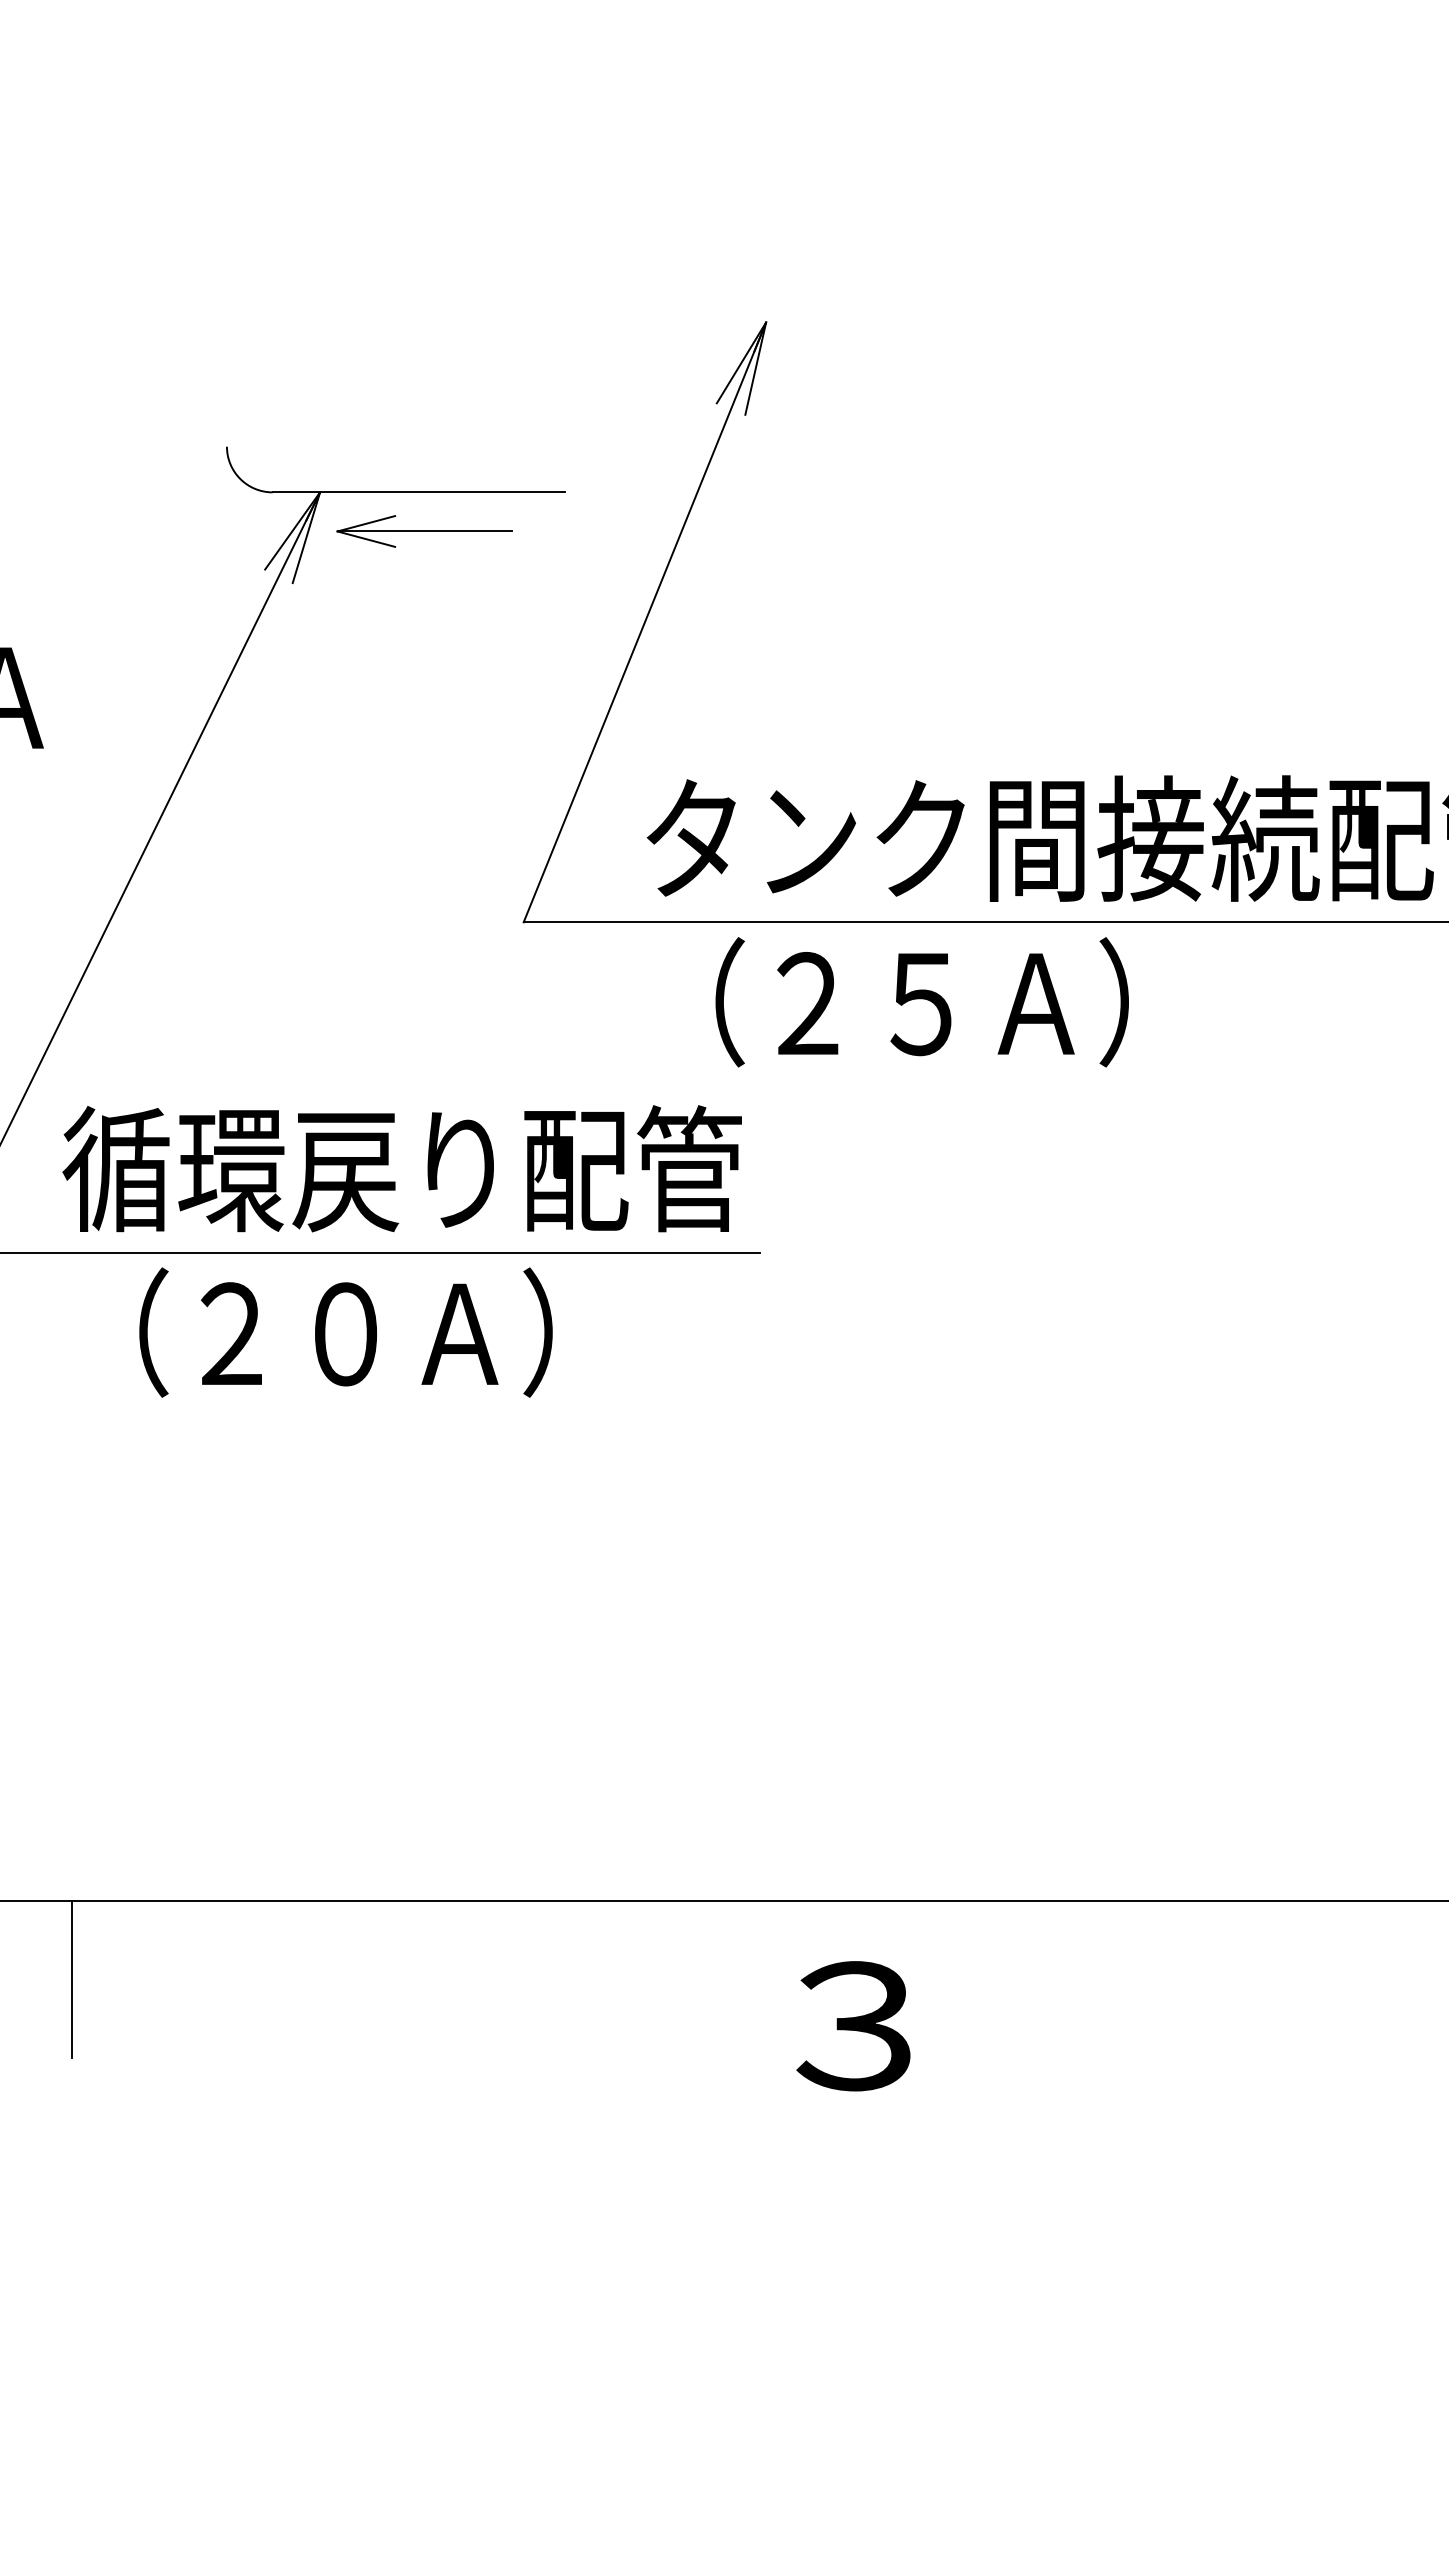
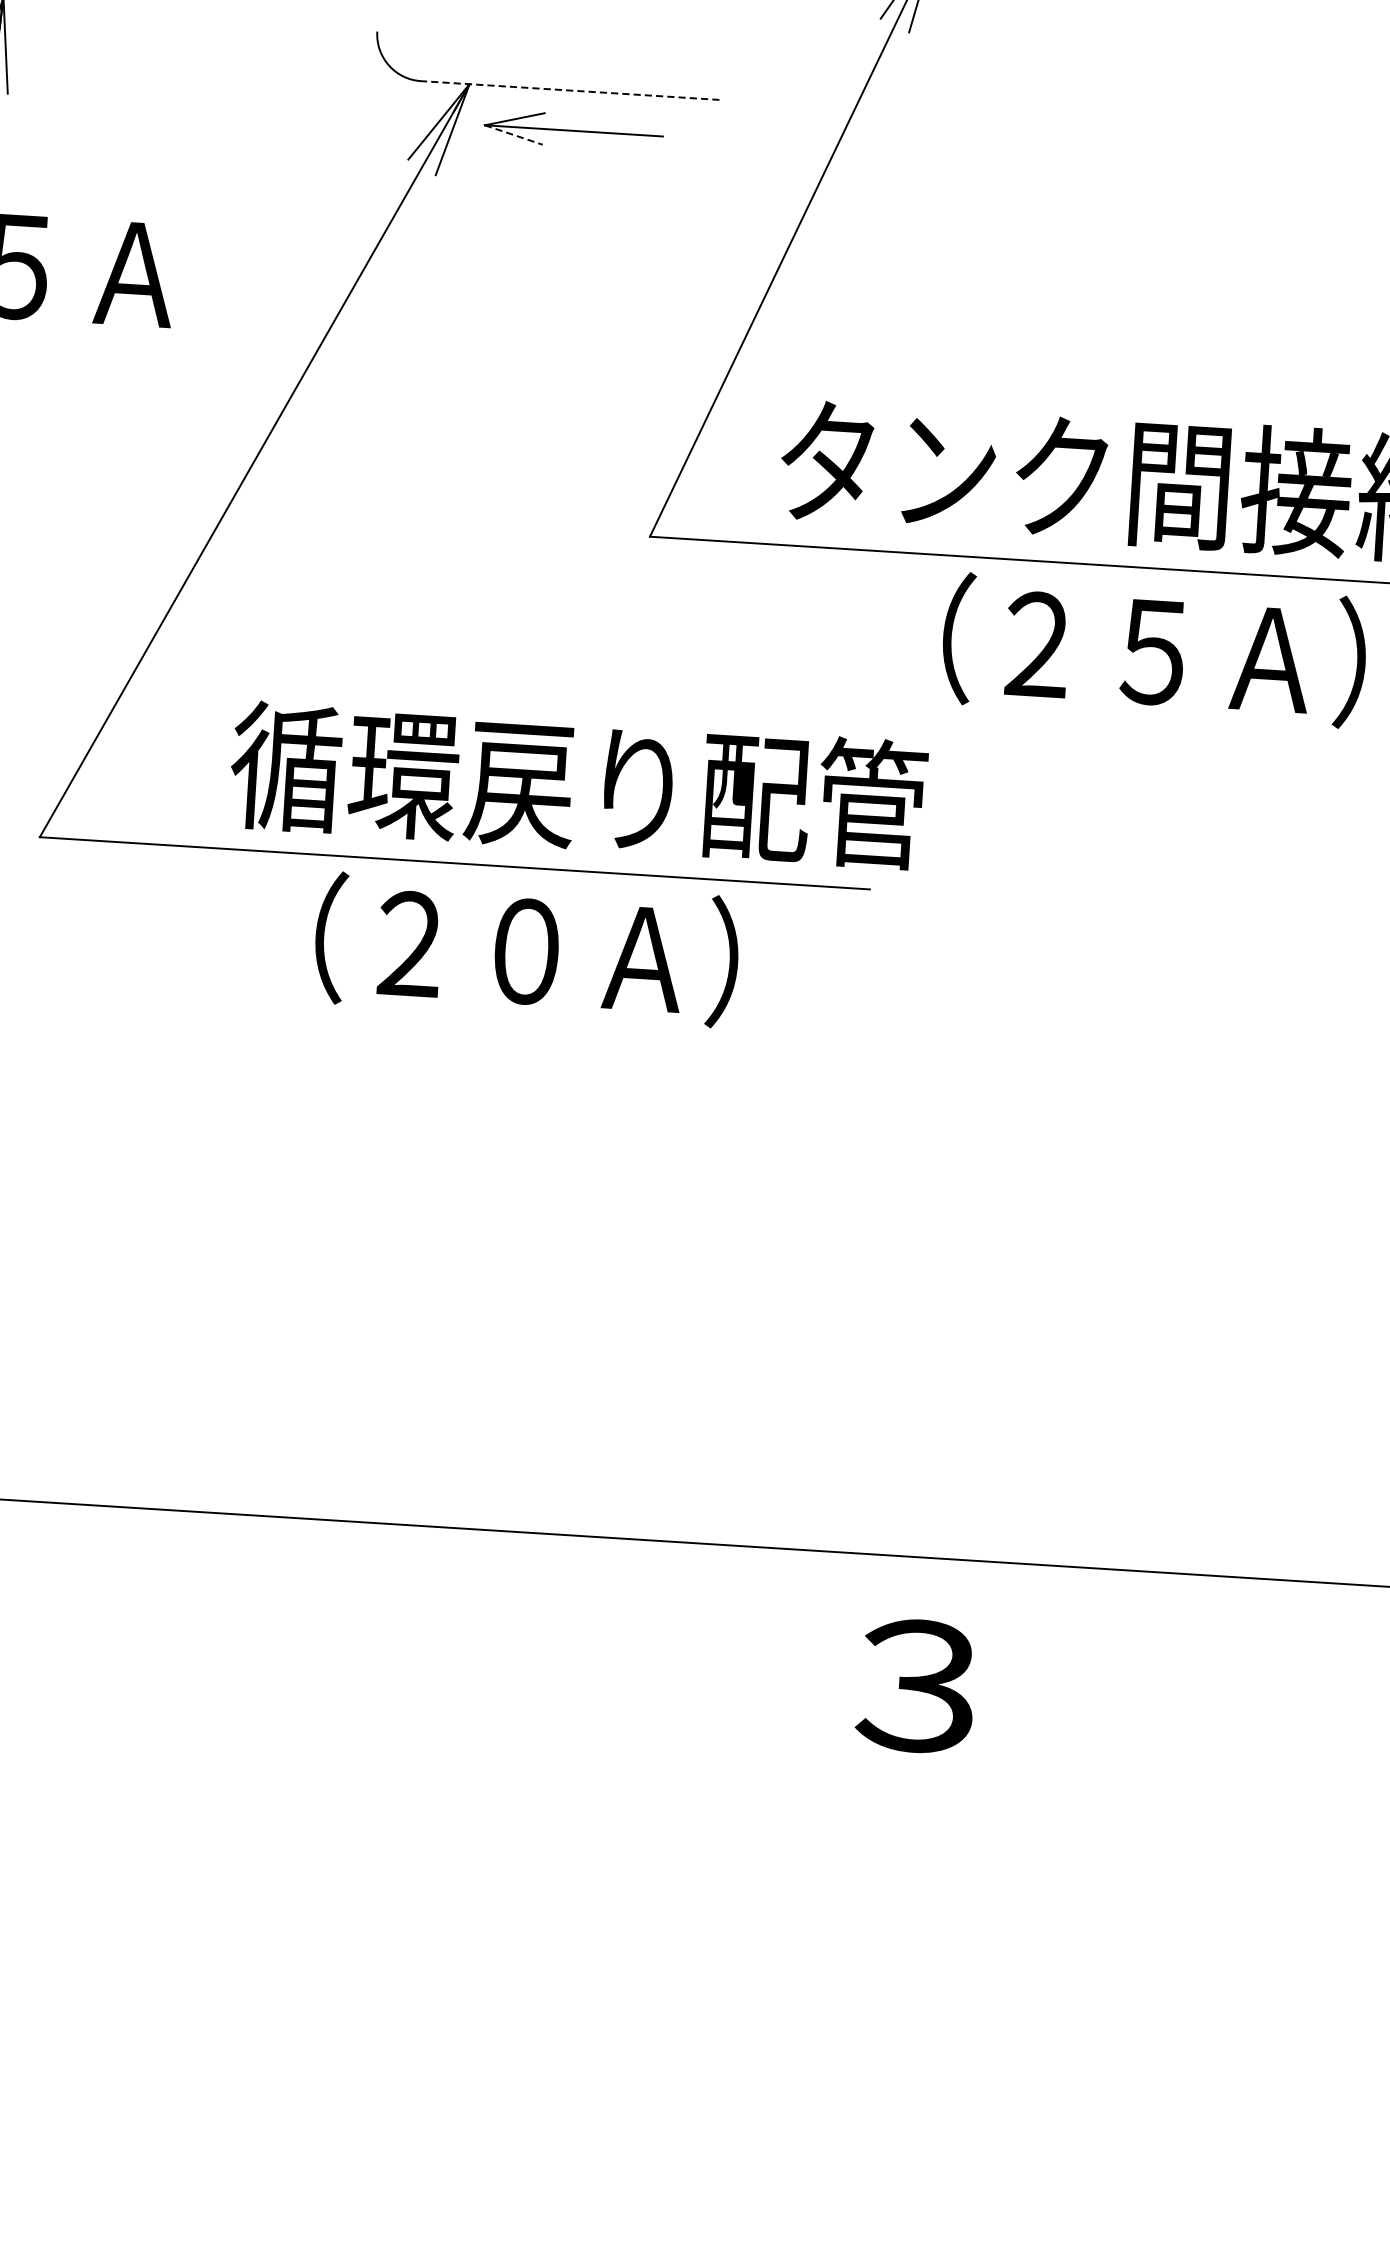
line: (418, 492) -> (570, 90), solid -> dashed
line: (366, 539) -> (513, 135), solid -> dashed
text: (921, 1002) -> (1153, 650), moved
text: (401, 1168) -> (577, 784), moved
text: (345, 1332) -> (526, 949), moved
line: (72, 1978) -> (120, 1587), removed

